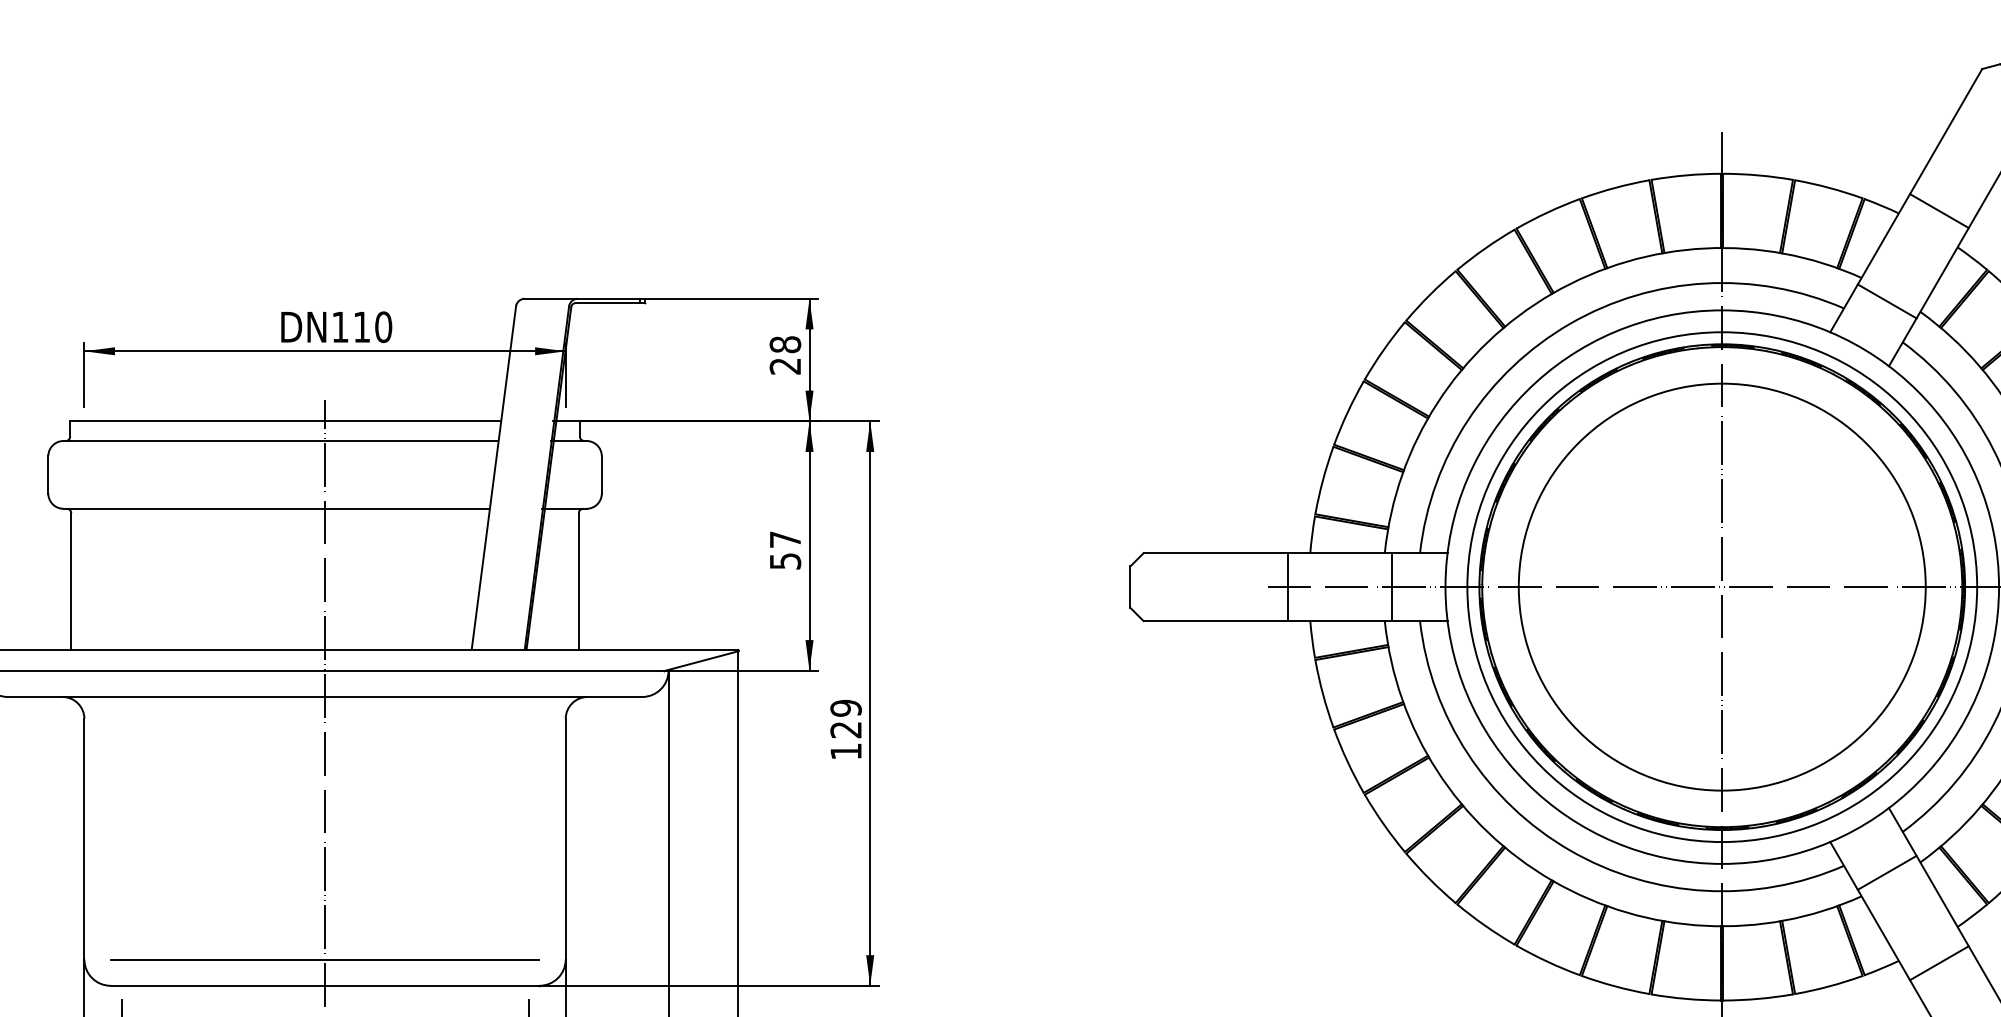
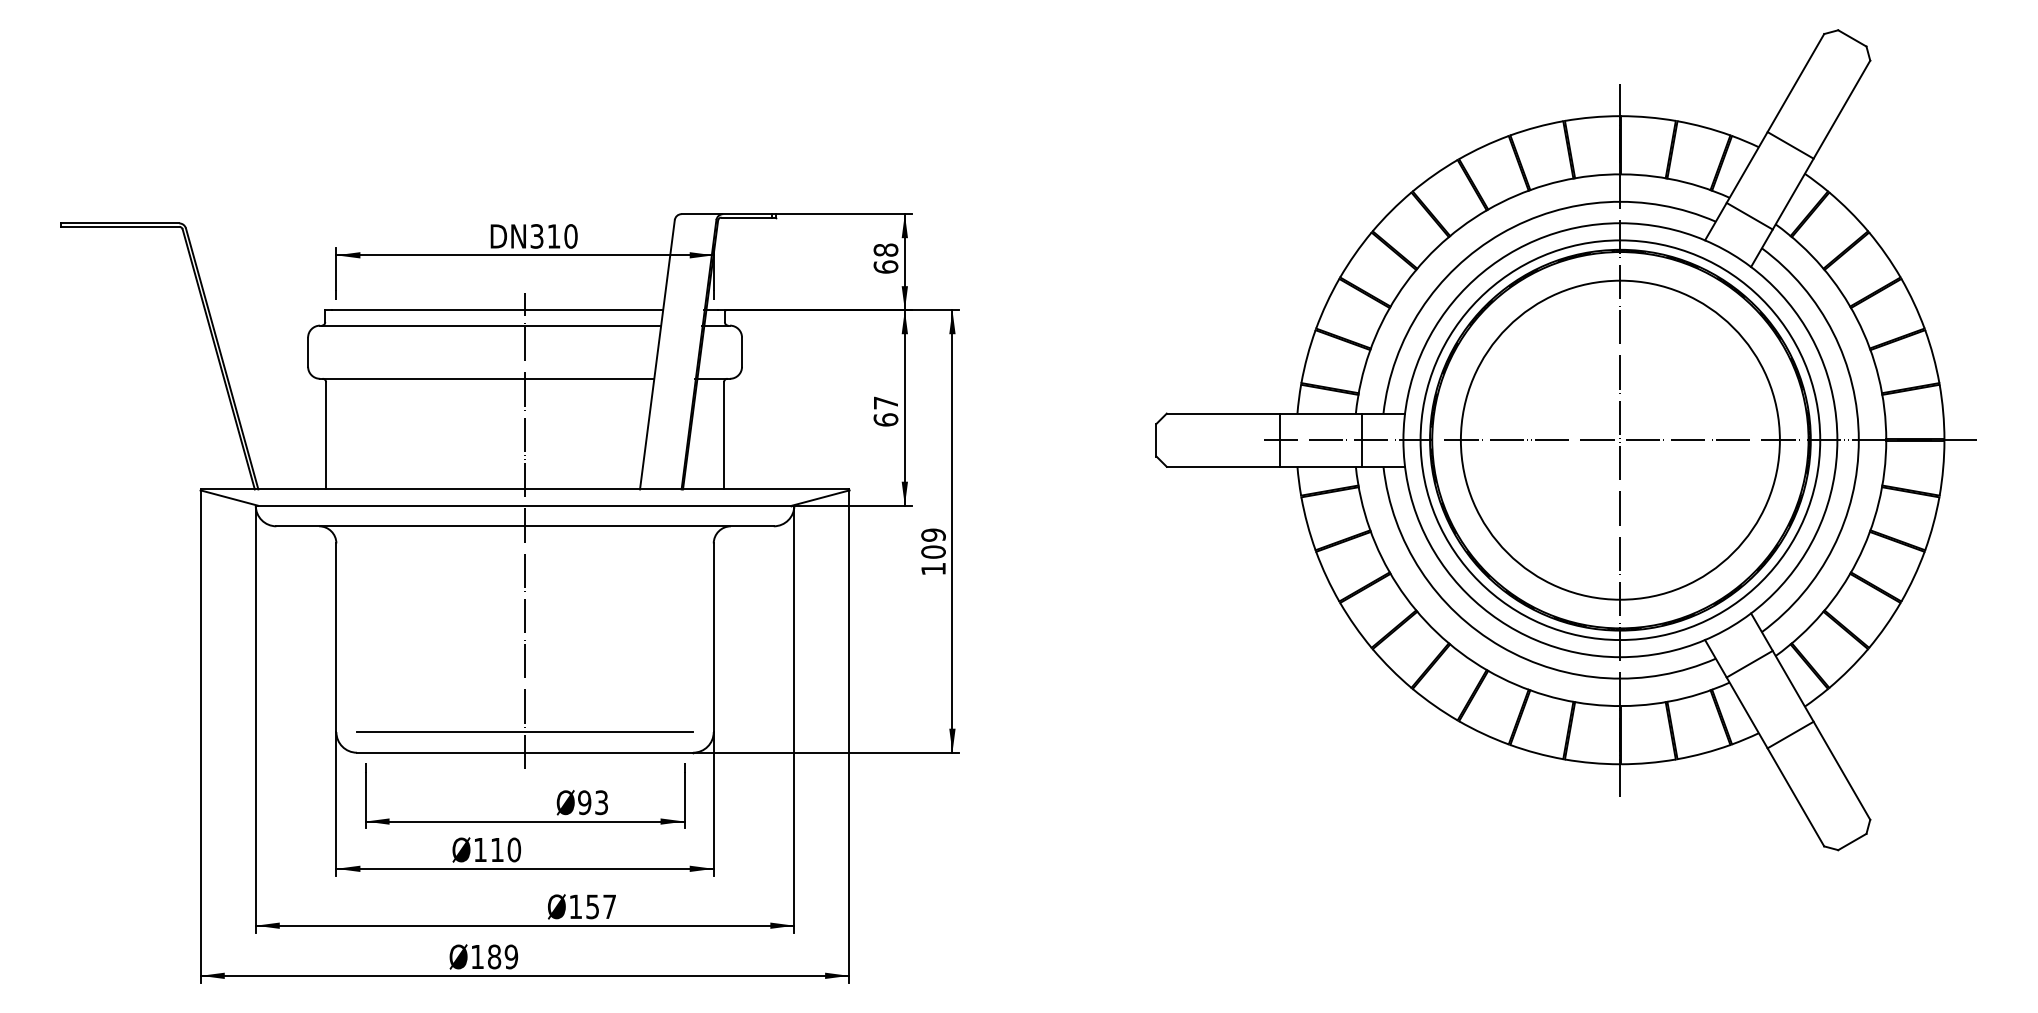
text: (339, 327) -> (536, 236), 110 -> 310
text: (784, 365) -> (885, 266), 28 -> 68
text: (784, 560) -> (885, 419), 57 -> 67
text: (846, 729) -> (933, 551), 129 -> 109

